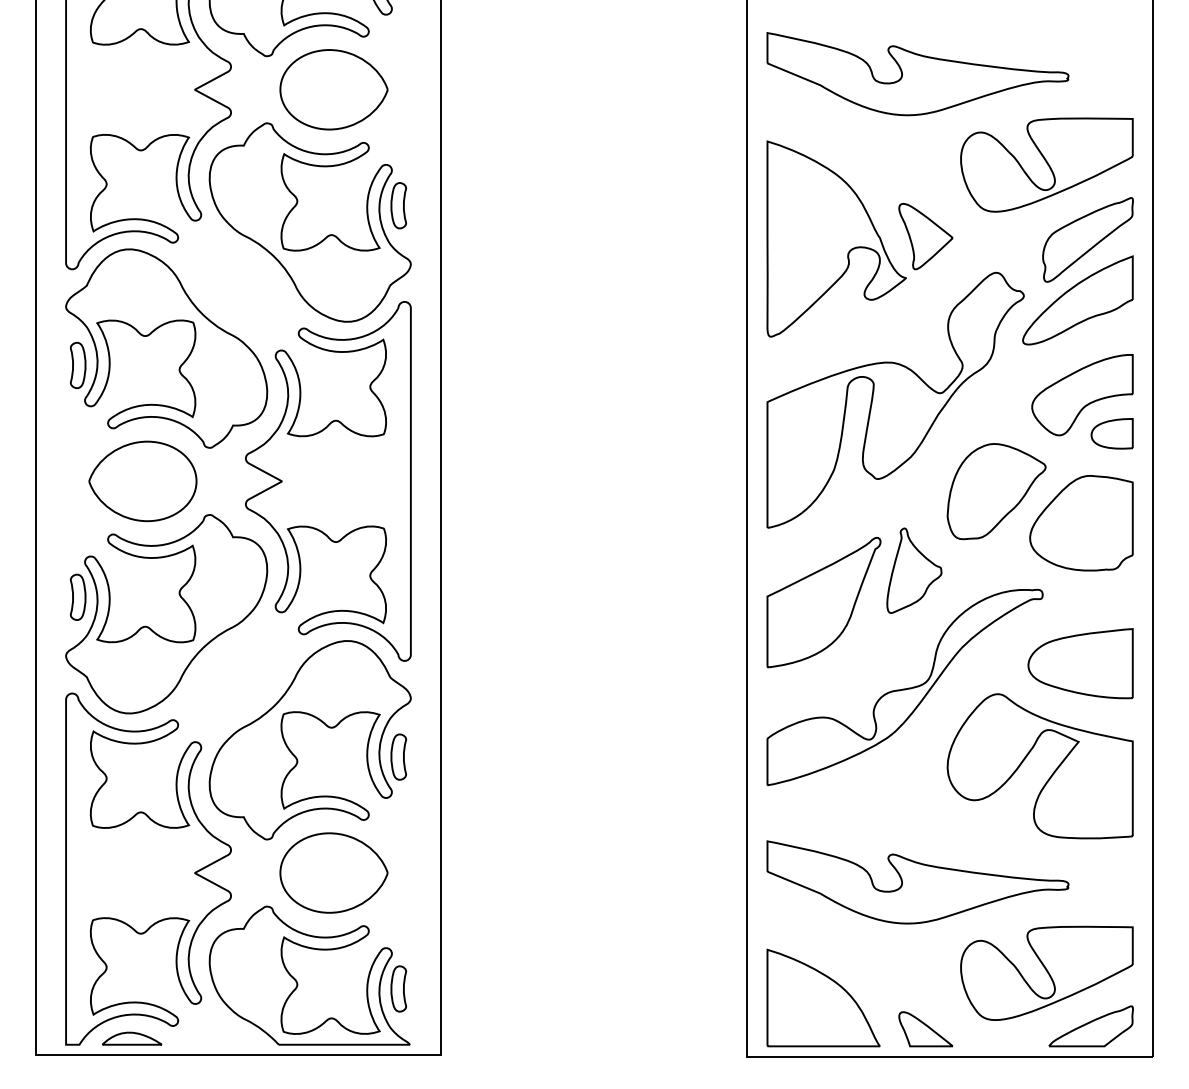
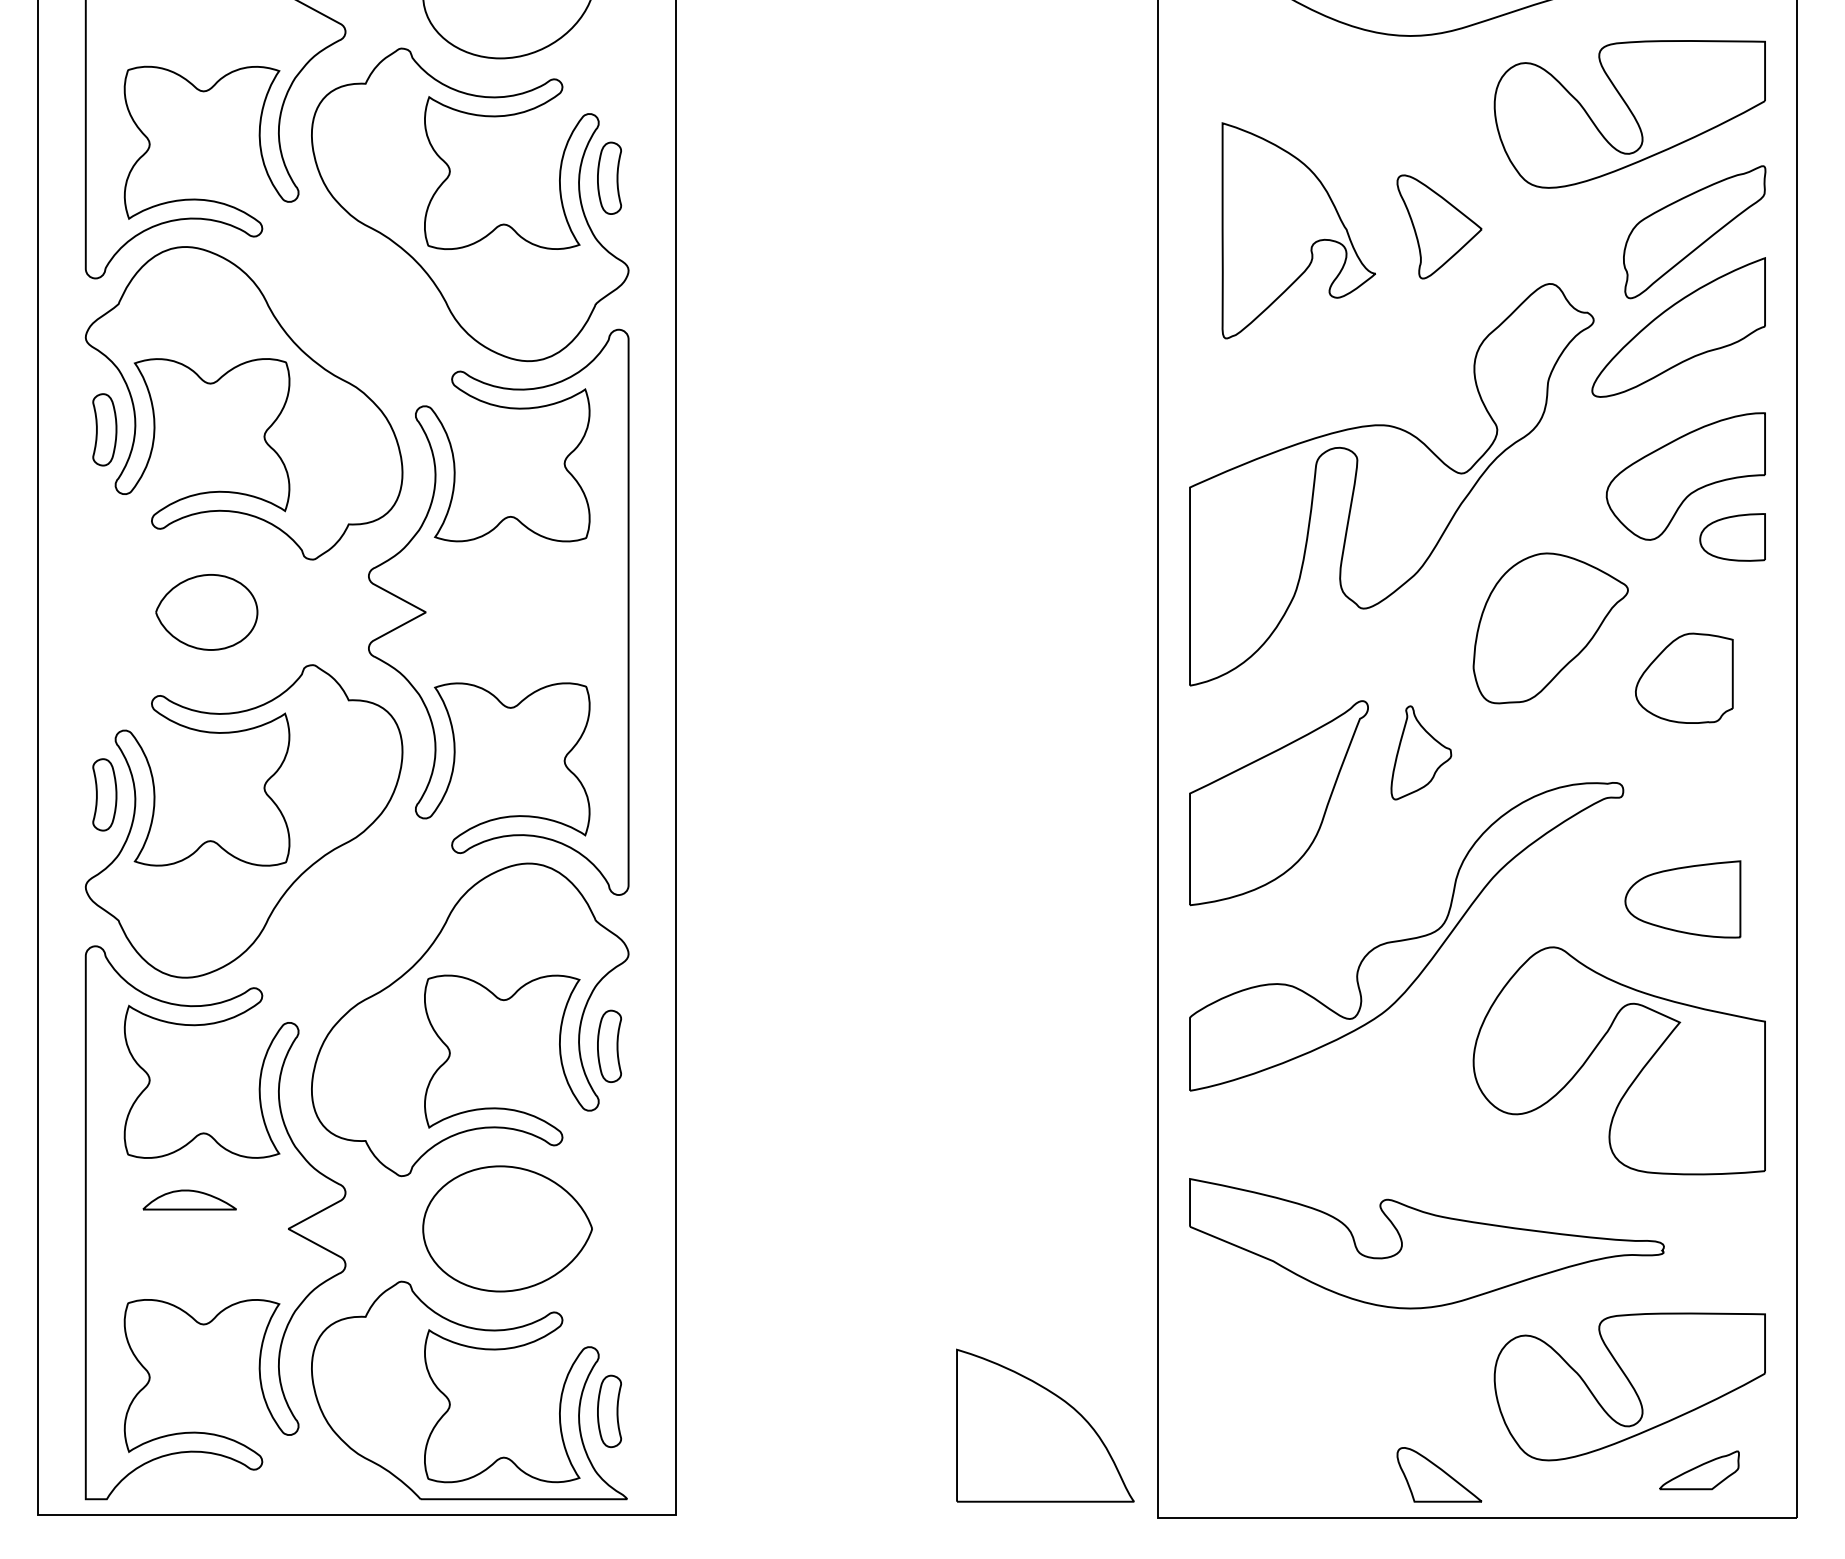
part: (836, 238) -> (1298, 229), size x0.7
part: (142, 481) -> (206, 612), size x0.6
part: (1081, 523) -> (1684, 678), size x0.6
part: (914, 570) -> (1421, 752), size x0.7
part: (1080, 663) -> (1682, 899), size x0.7
part: (823, 997) -> (1045, 1424), moved
part: (1090, 1026) -> (1698, 1470), size x0.6
part: (132, 1038) -> (190, 1199), moved

